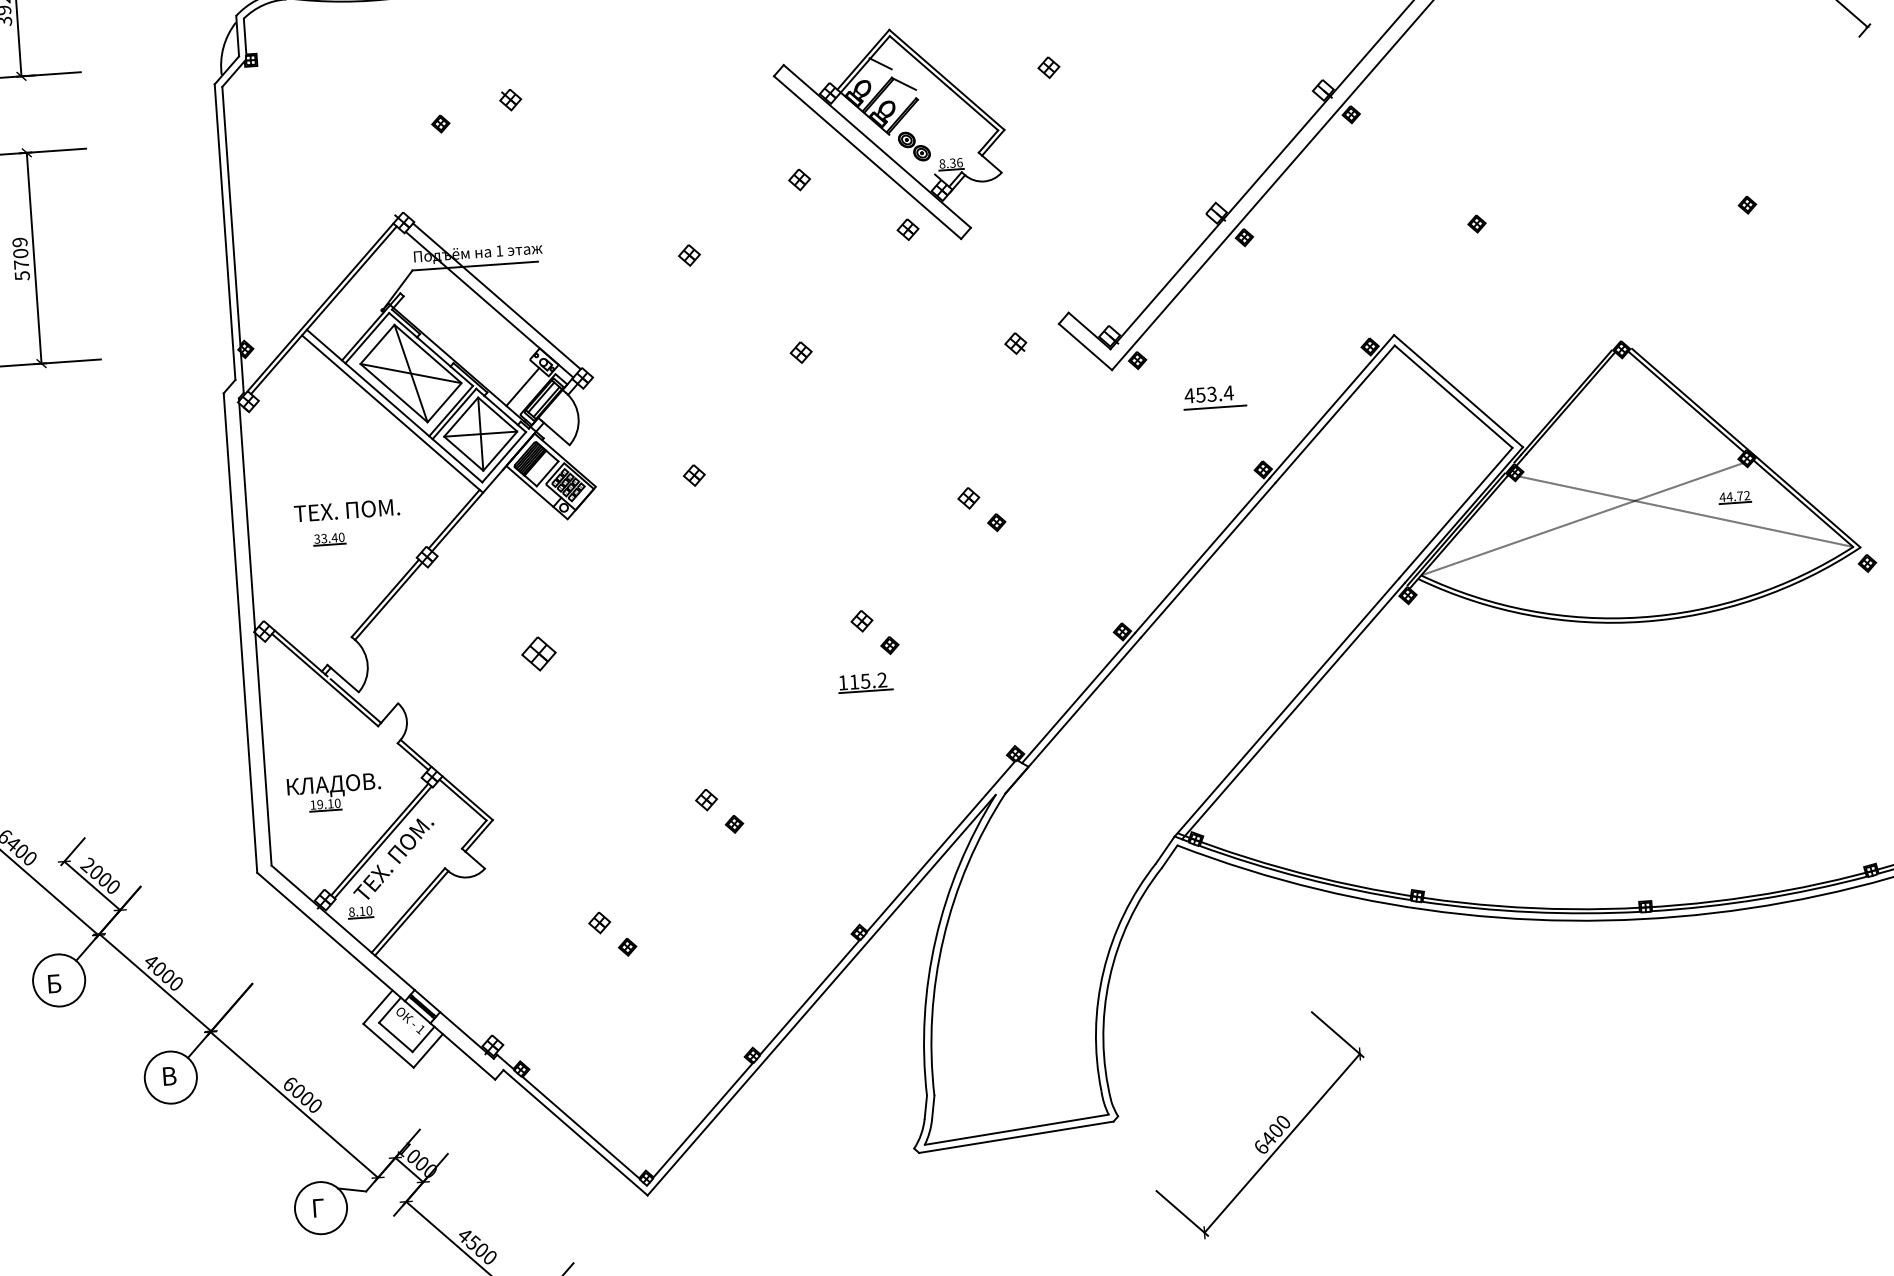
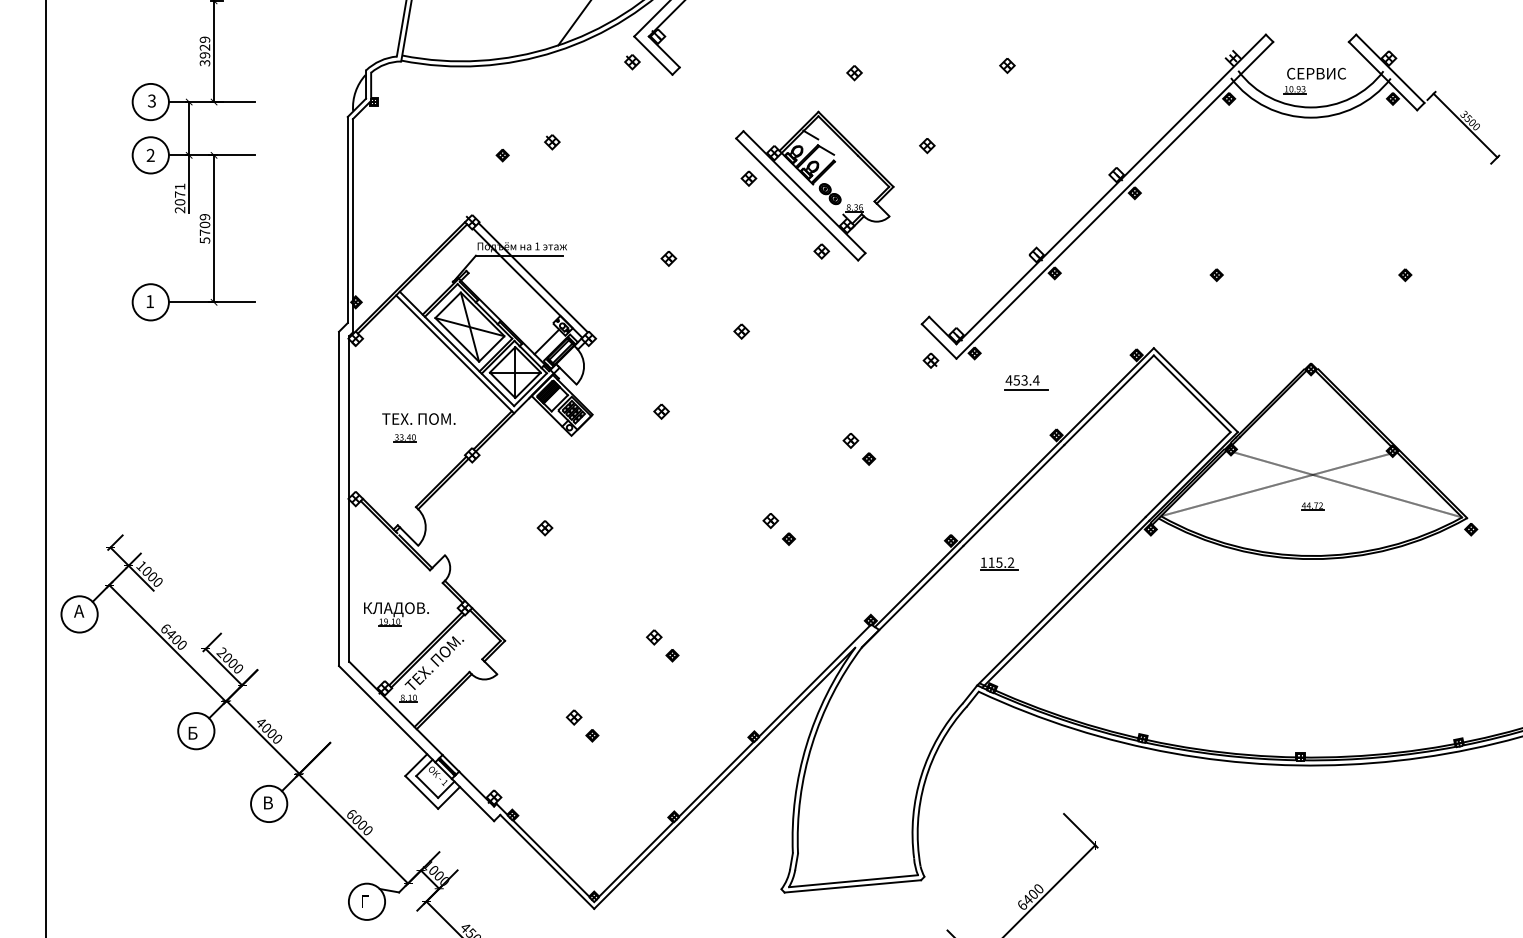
part: (798, 179) -> (748, 178), moved
part: (1015, 343) -> (930, 360), moved
part: (1734, 497) -> (1312, 506), moved
part: (538, 654) -> (544, 528), size x0.62
part: (865, 682) -> (999, 563), moved

